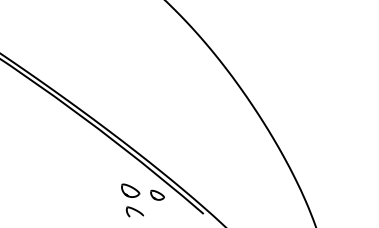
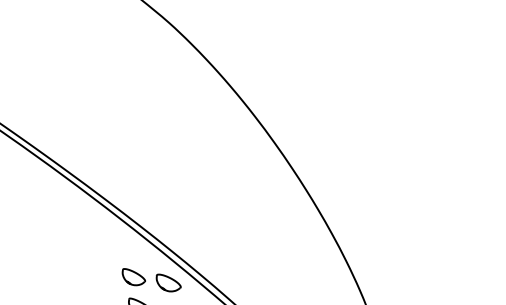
part: (157, 194) -> (168, 282), size x1.43

